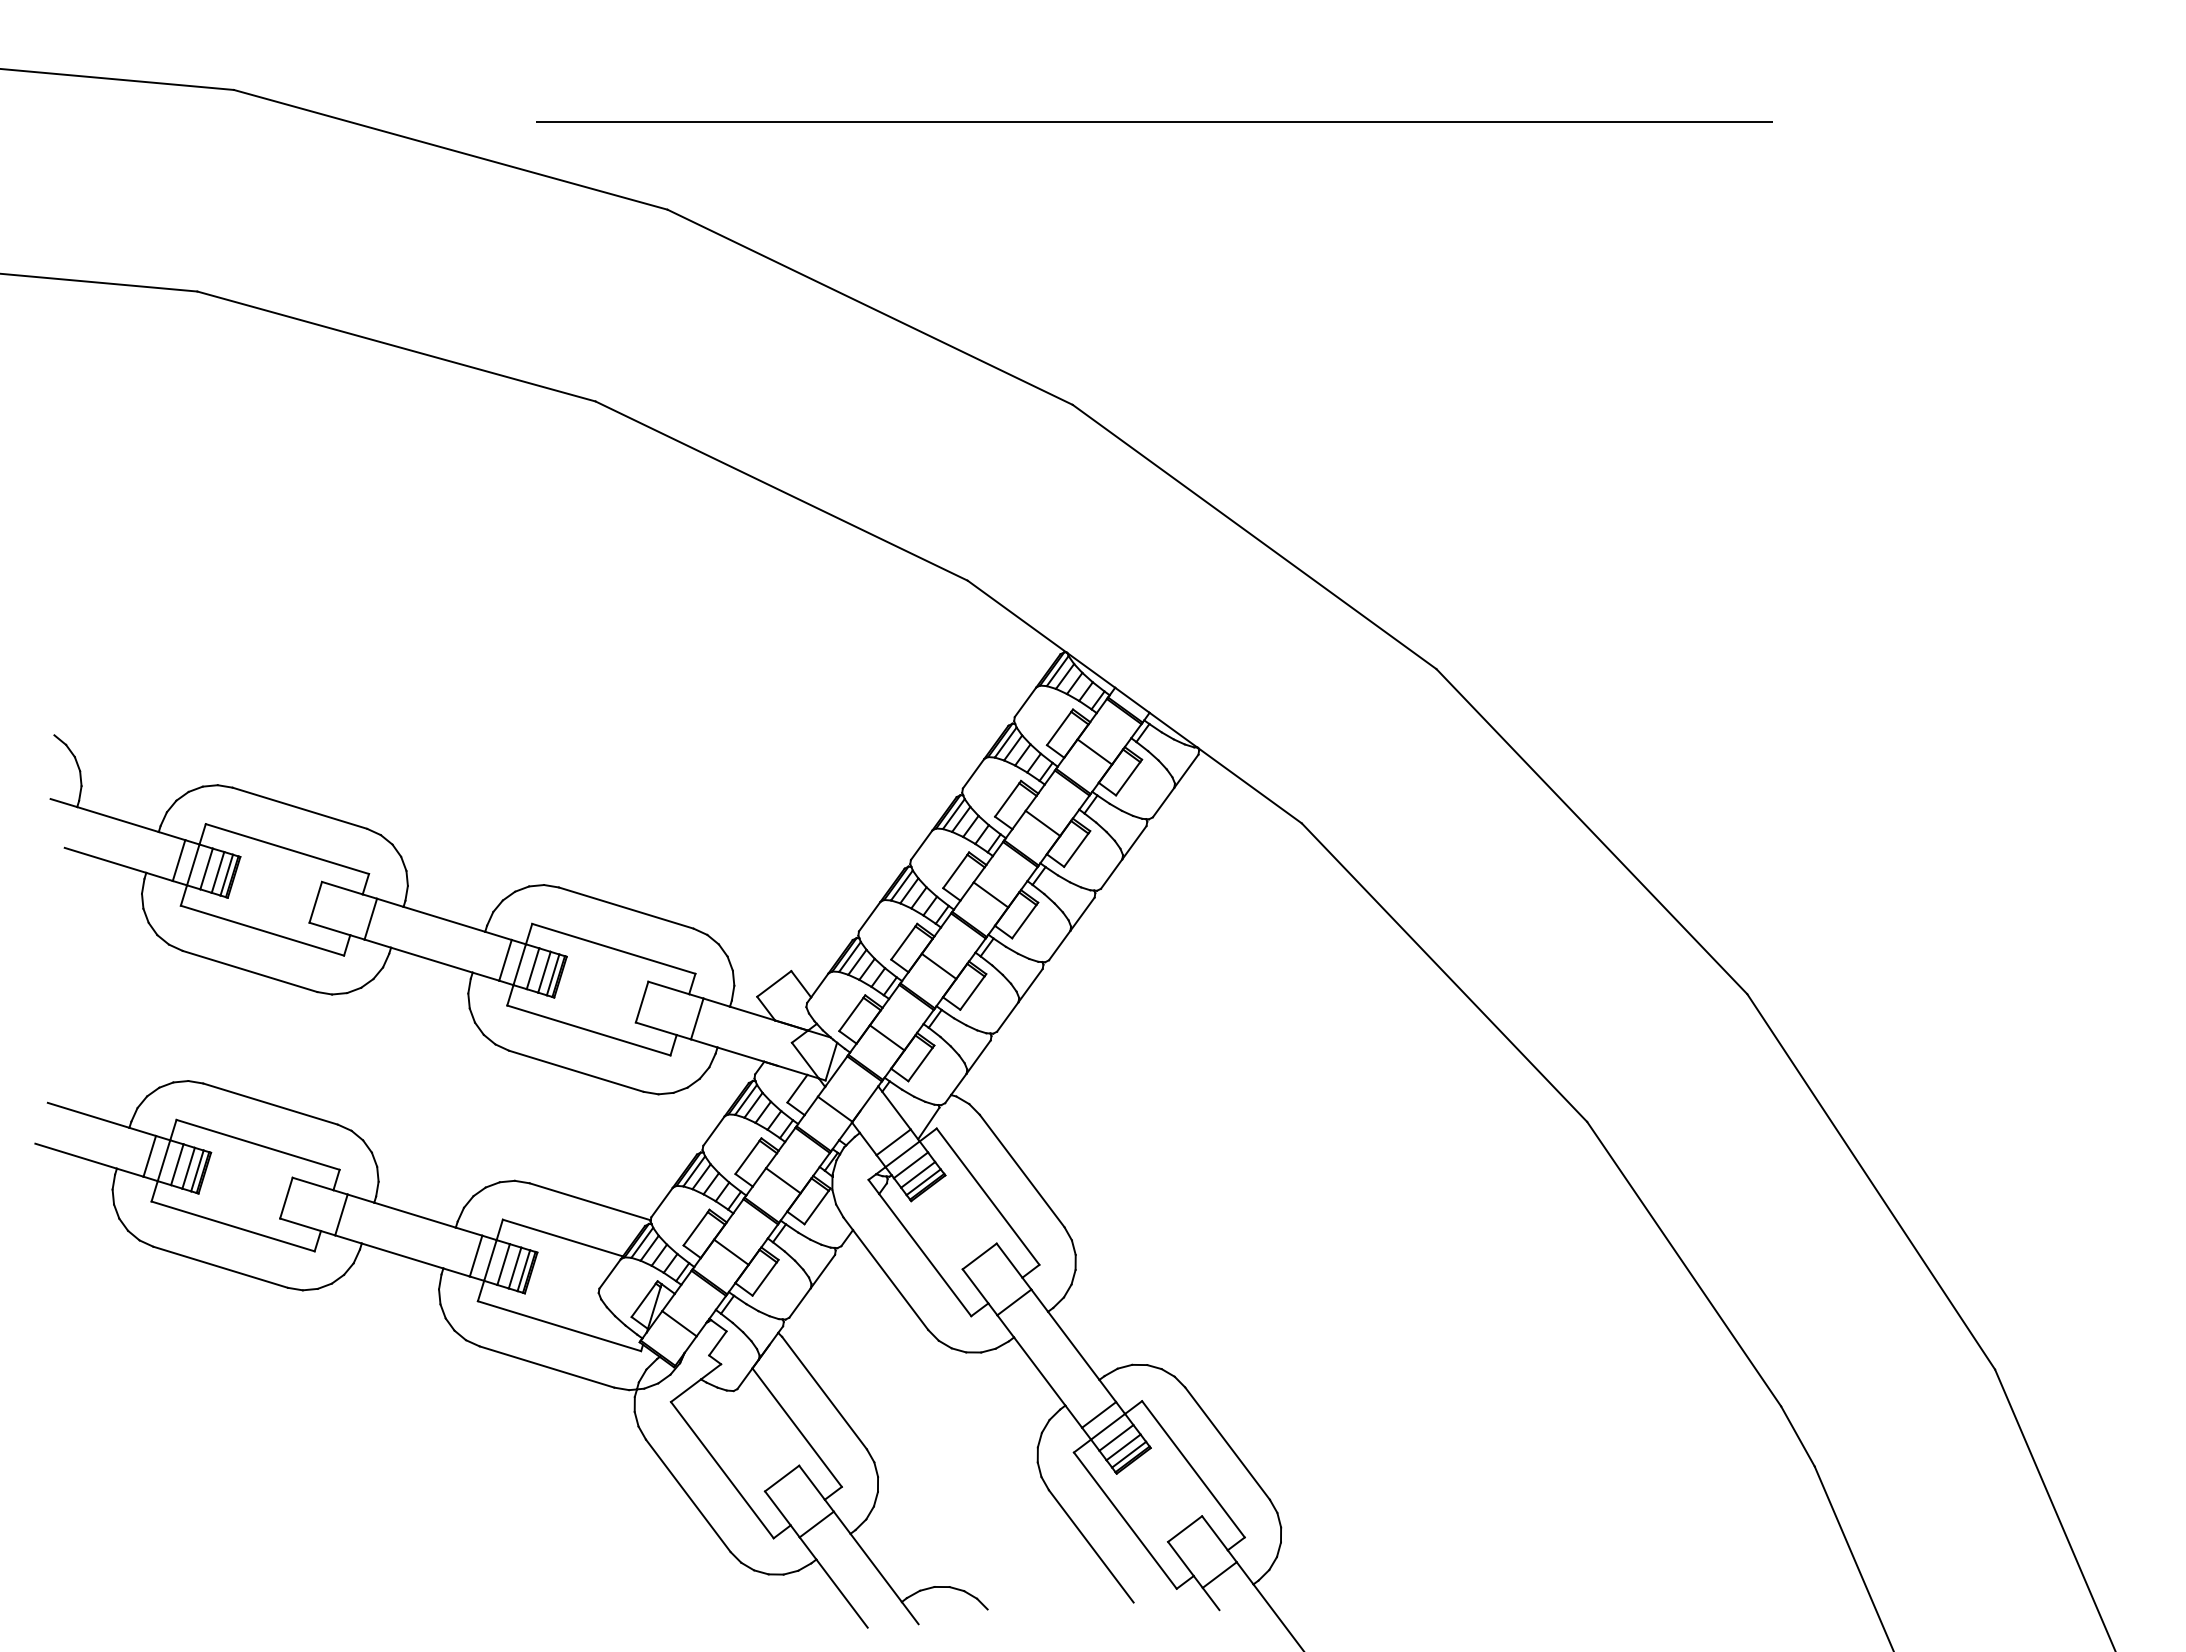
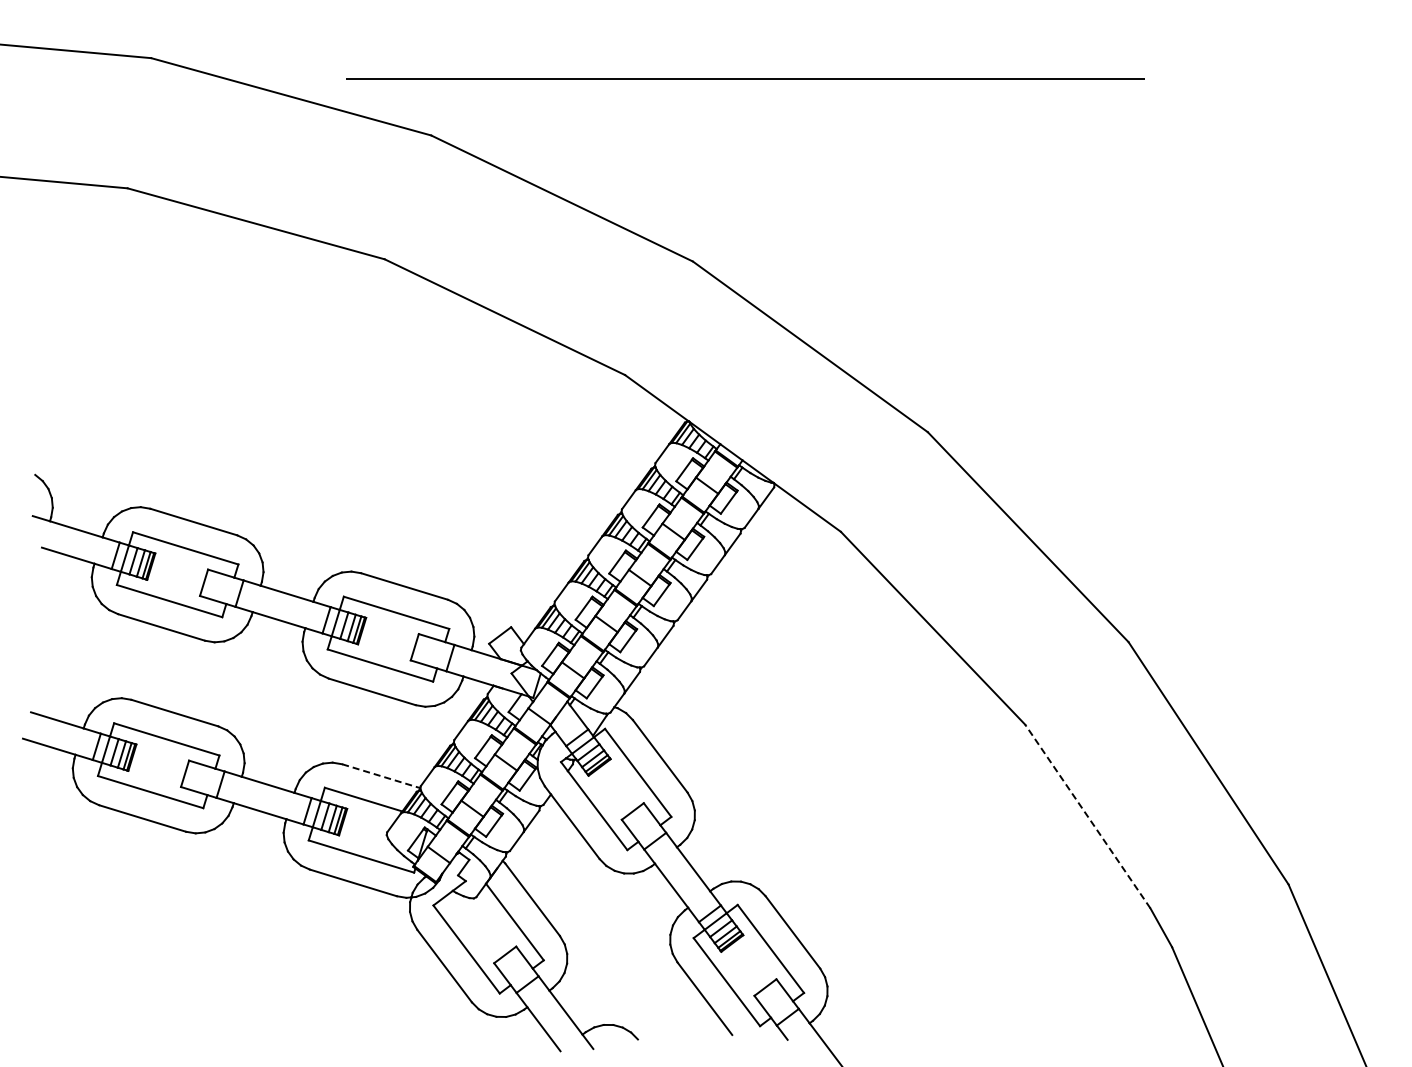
line: (590, 1202) -> (381, 776), solid -> dashed
line: (1683, 1264) -> (1087, 816), solid -> dashed

